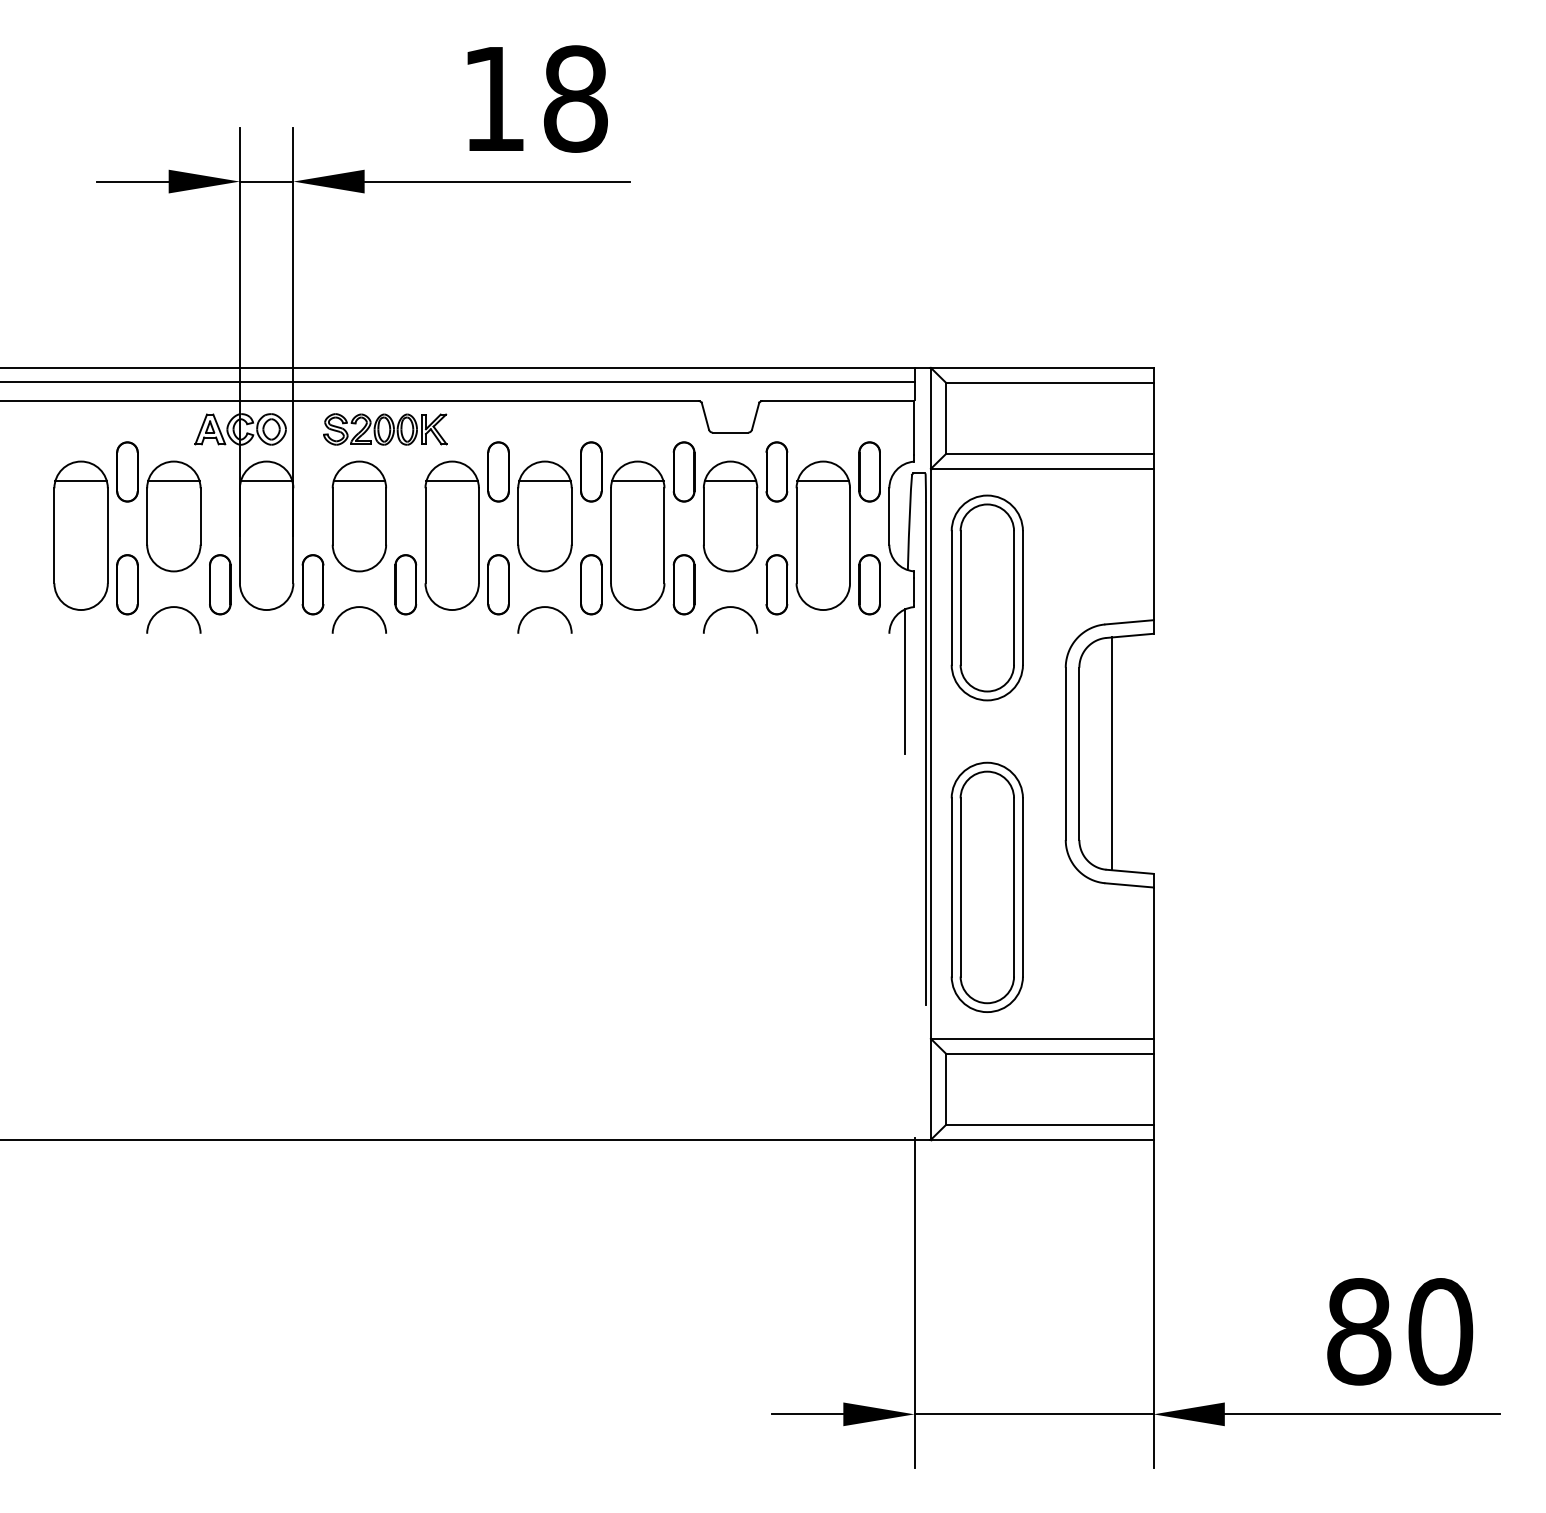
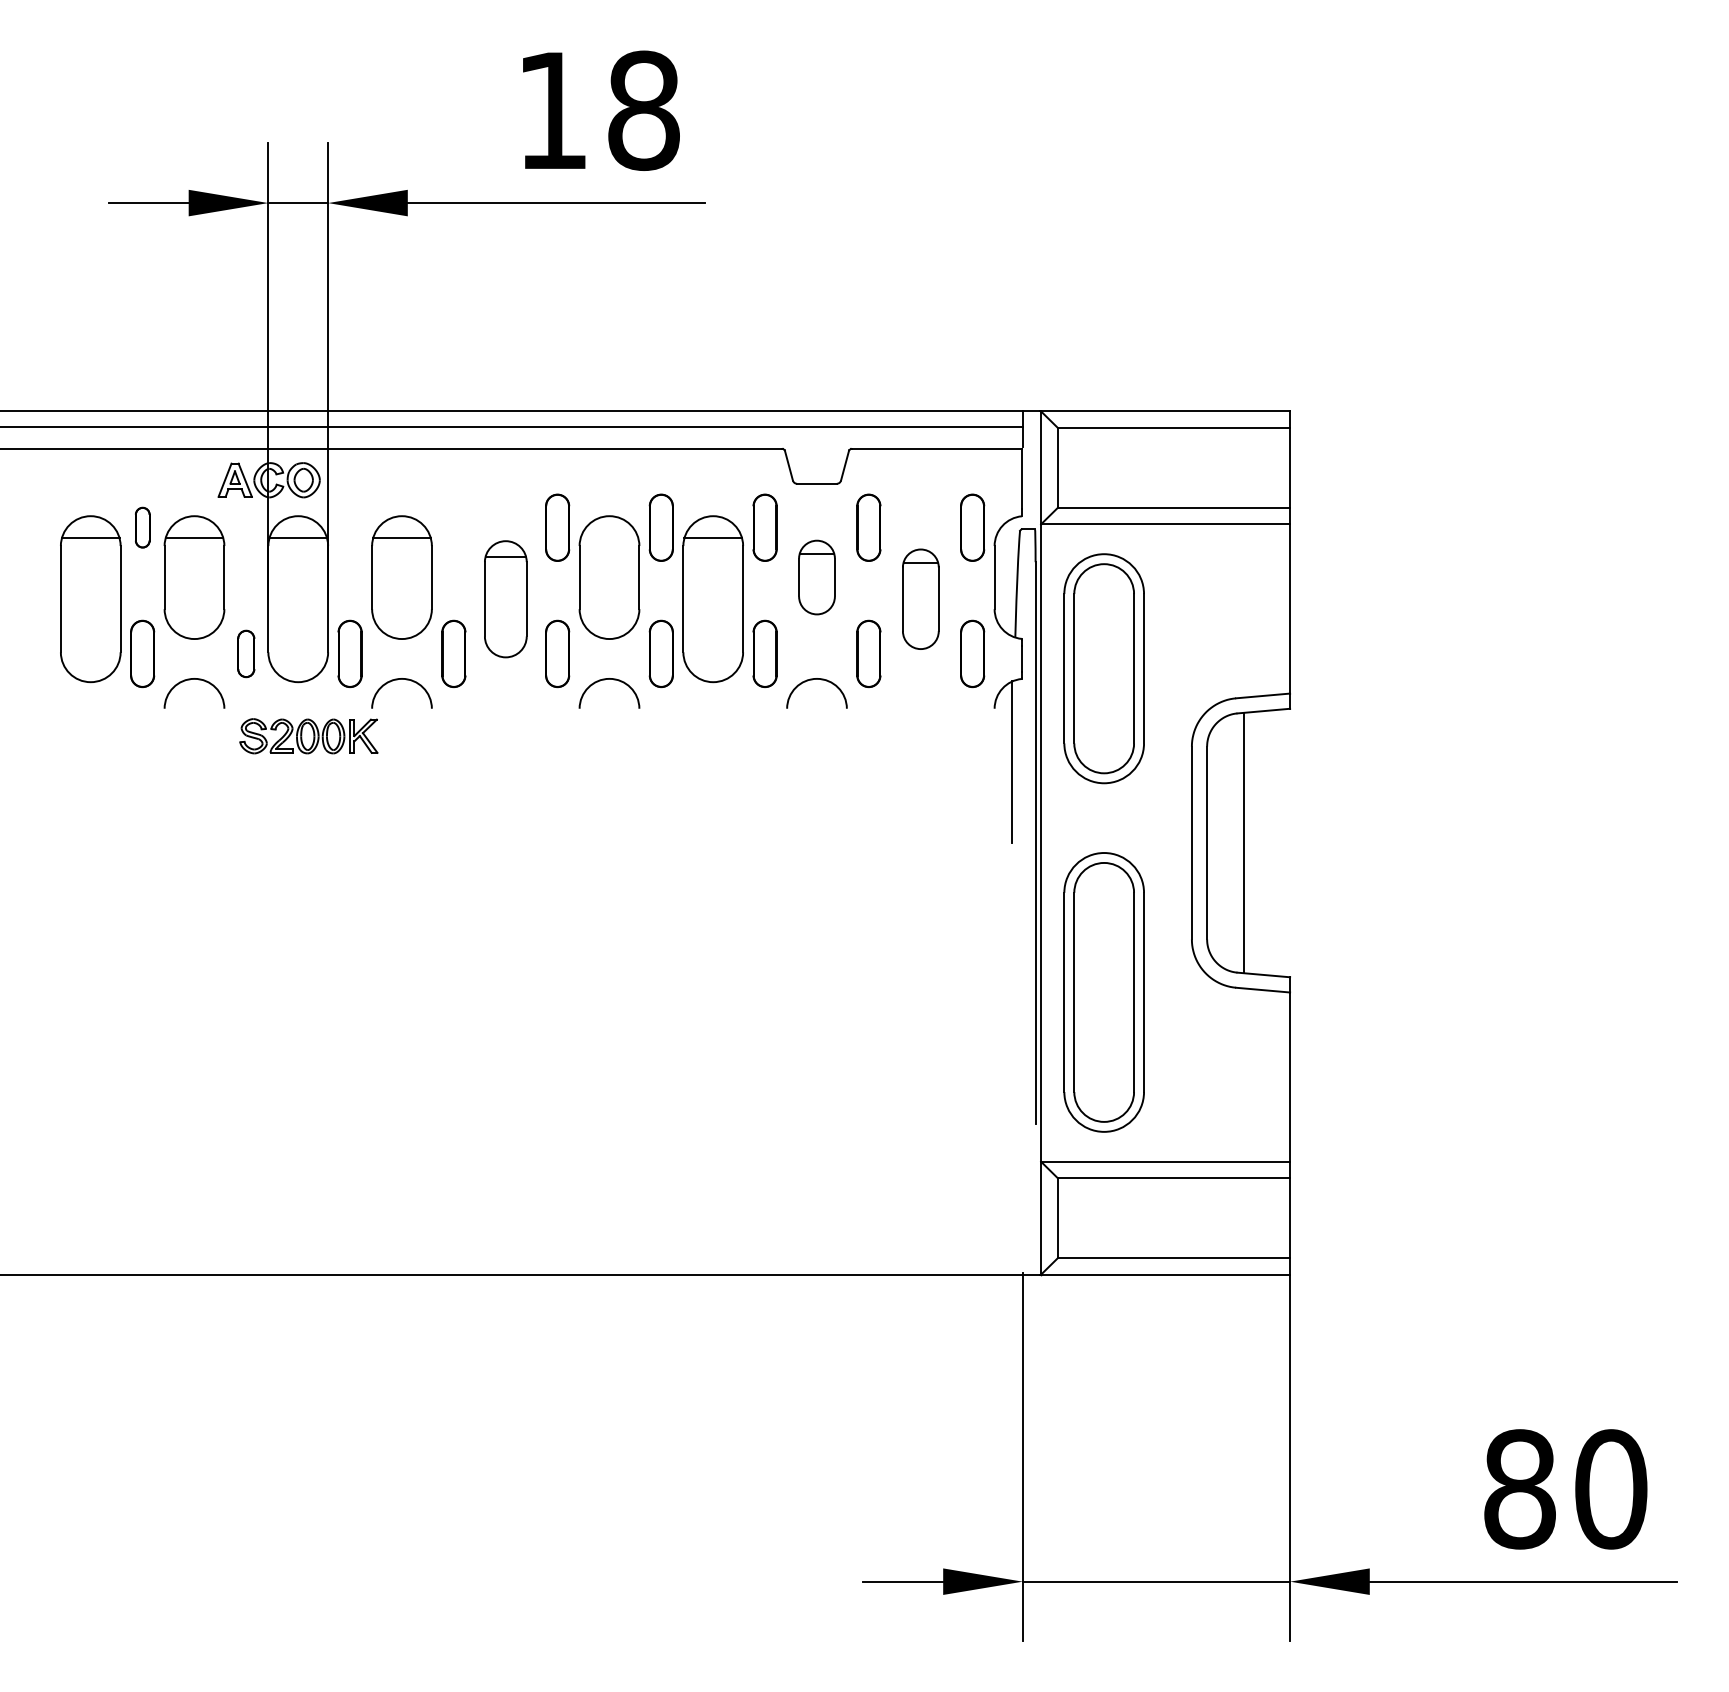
part: (384, 429) -> (308, 736), moved
part: (127, 471) -> (142, 527), size x0.6
line: (544, 481) -> (609, 538), removed
part: (730, 516) -> (816, 577), size x0.6
part: (451, 536) -> (505, 599), size x0.7
part: (823, 536) -> (920, 599), size x0.6
part: (219, 584) -> (245, 653), size x0.7

